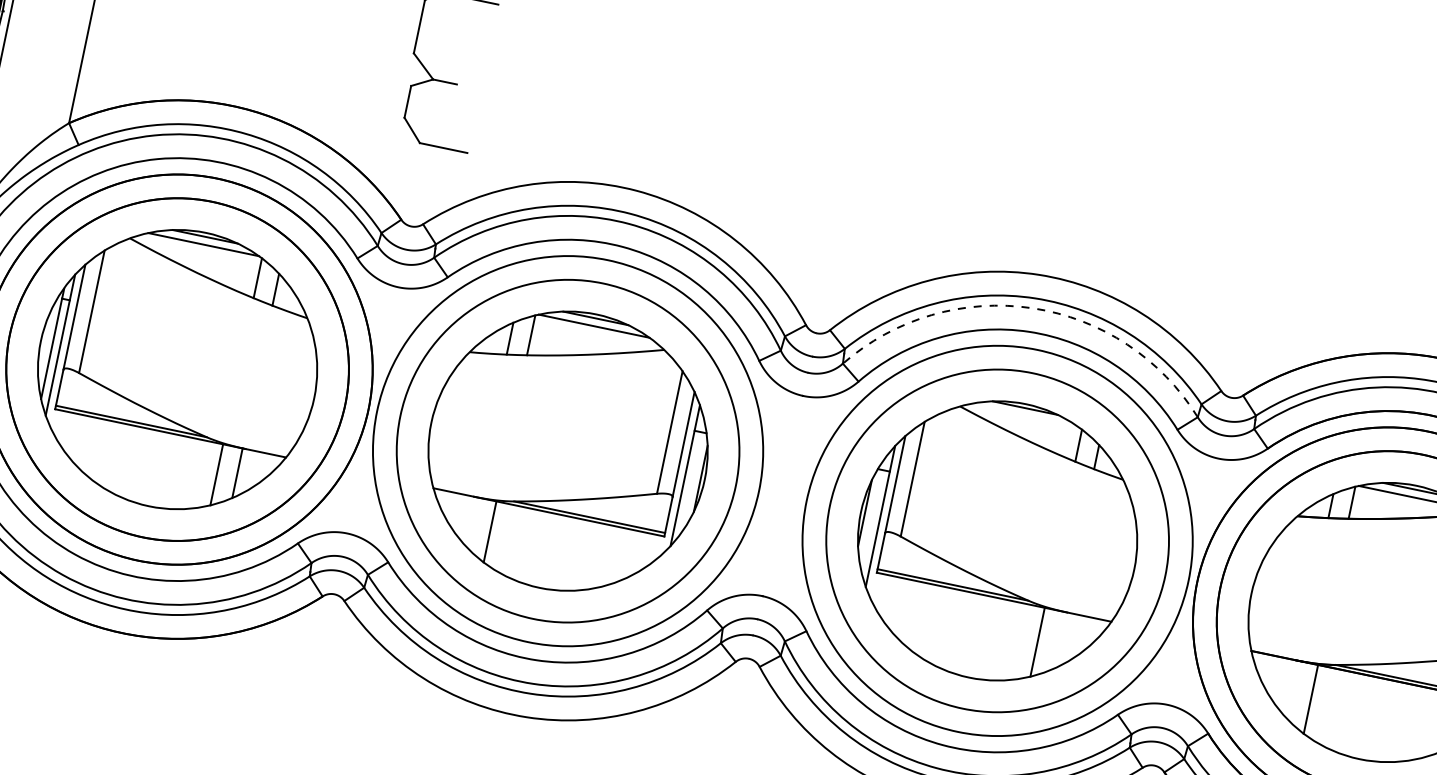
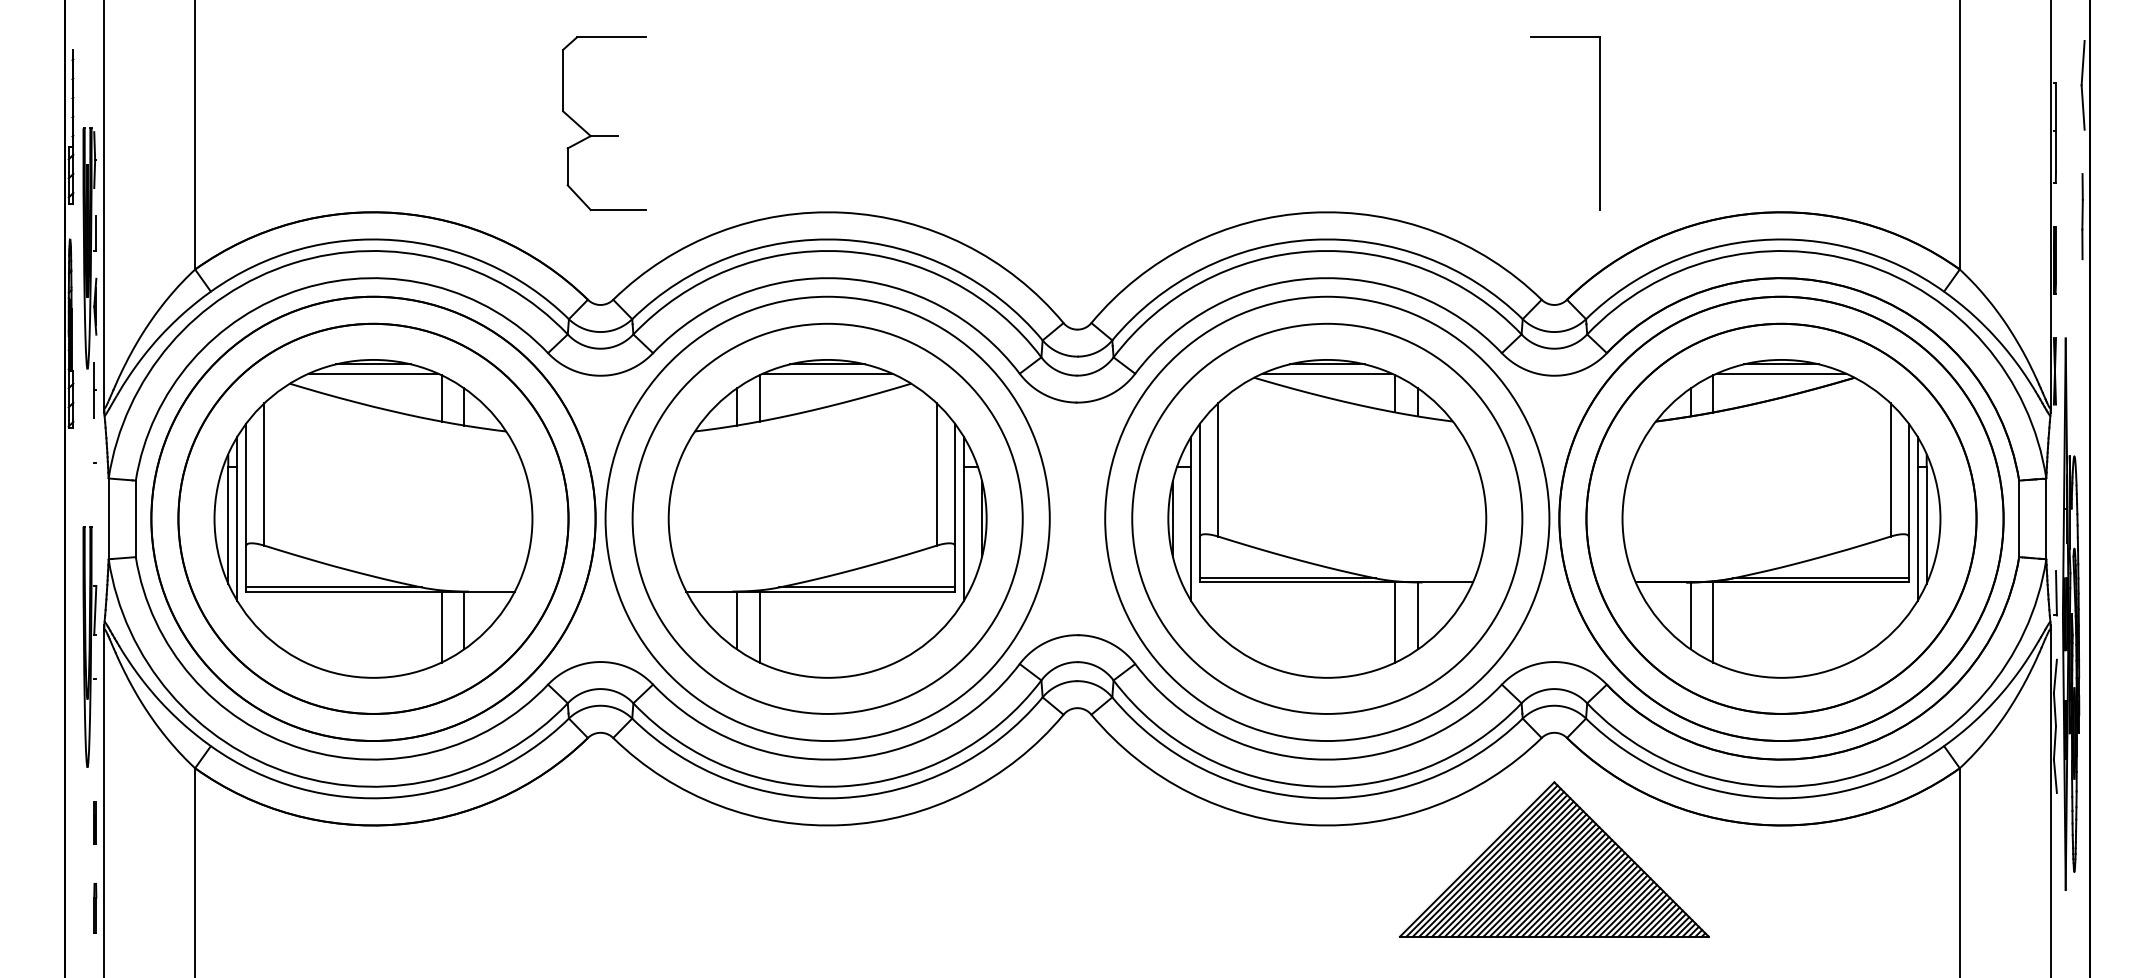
part: (1302, 249) -> (1599, 123), added
arc: (1032, 308) -> (1312, 251), dashed -> solid
line: (1023, 415) -> (1326, 373), added
line: (471, 522) -> (736, 620), added
line: (1058, 640) -> (1418, 615), added
line: (1292, 689) -> (1690, 615), added

